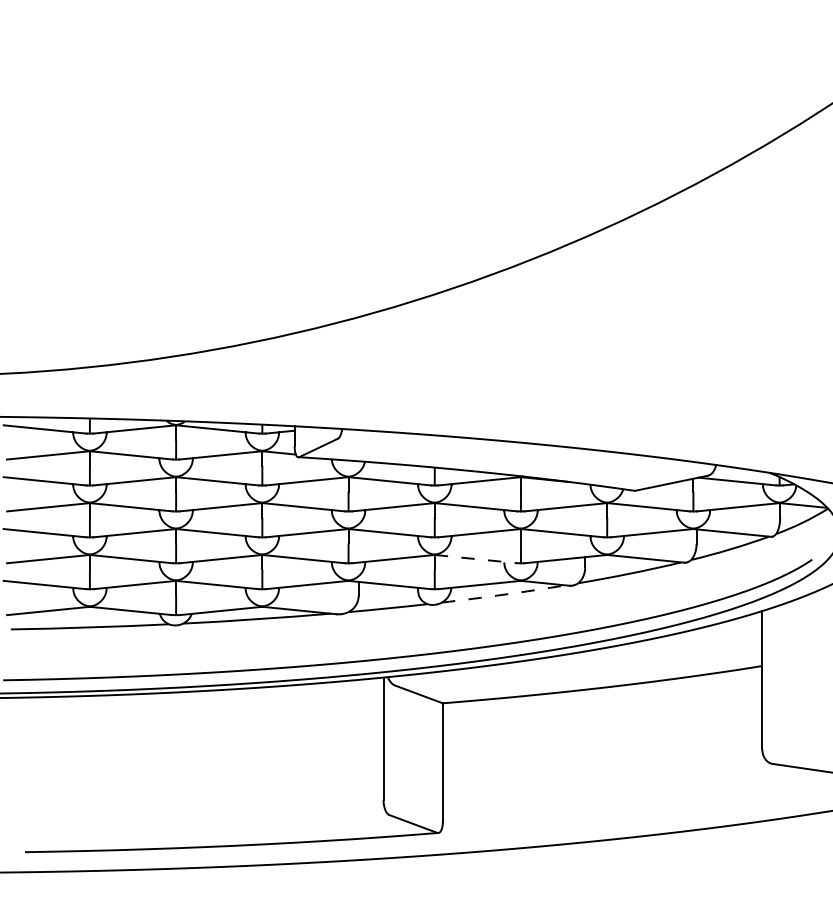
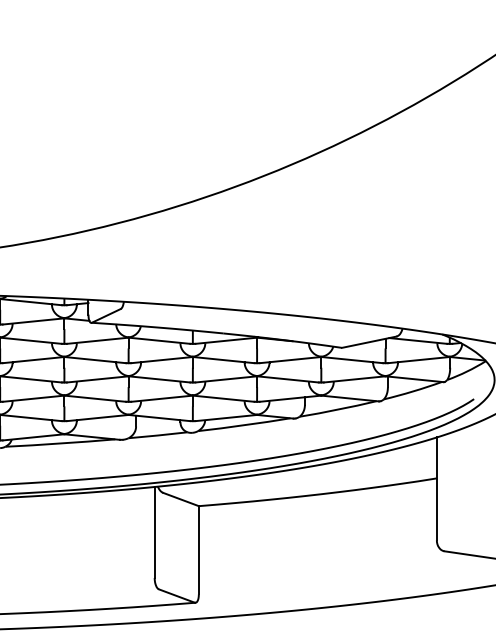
line: (476, 559) -> (223, 399), dashed -> solid
arc: (503, 594) -> (244, 425), dashed -> solid

